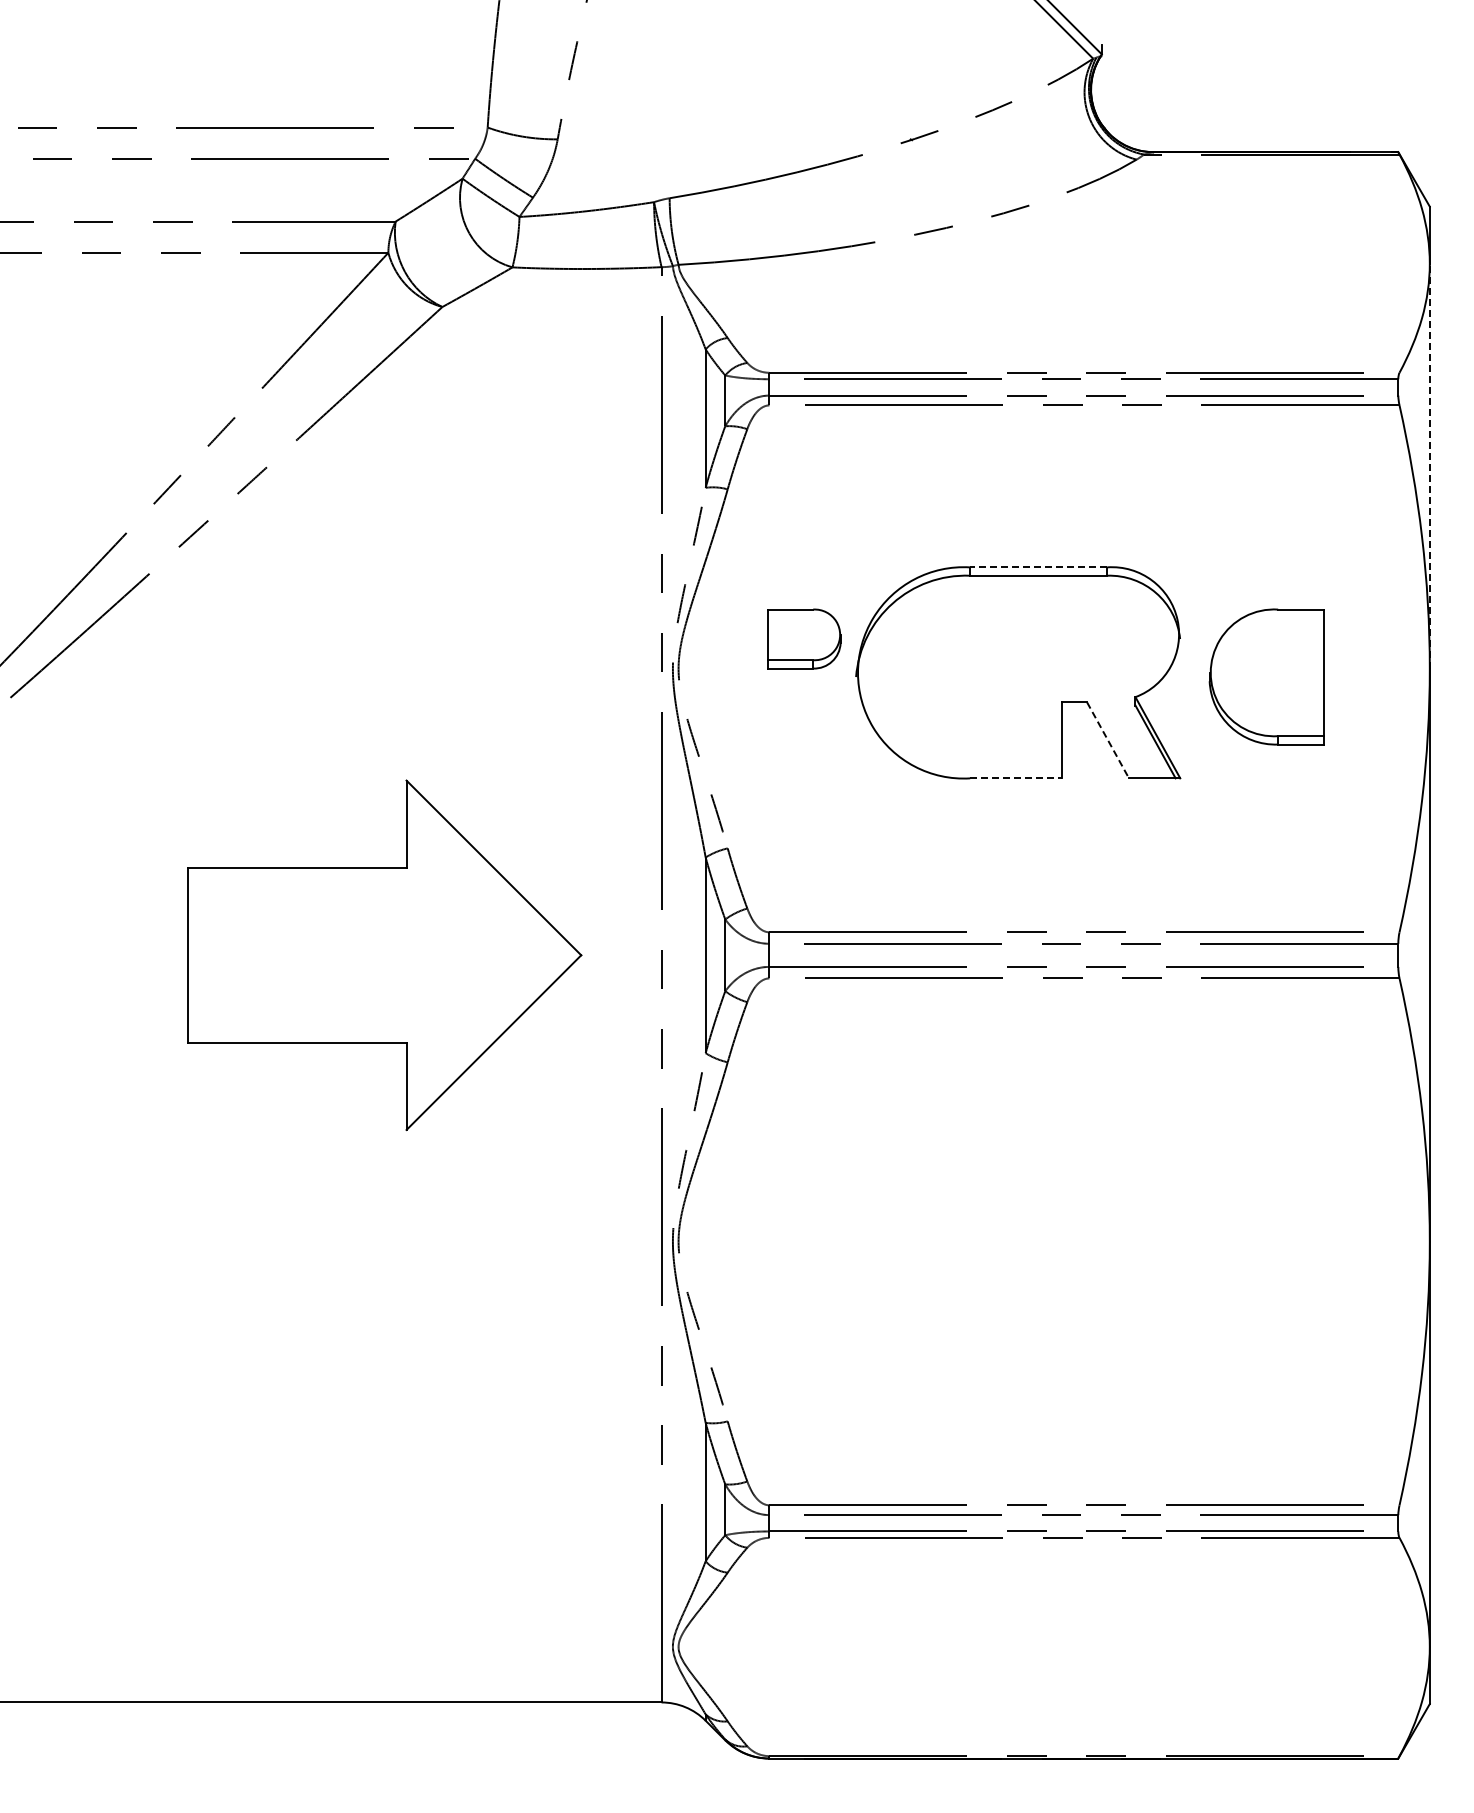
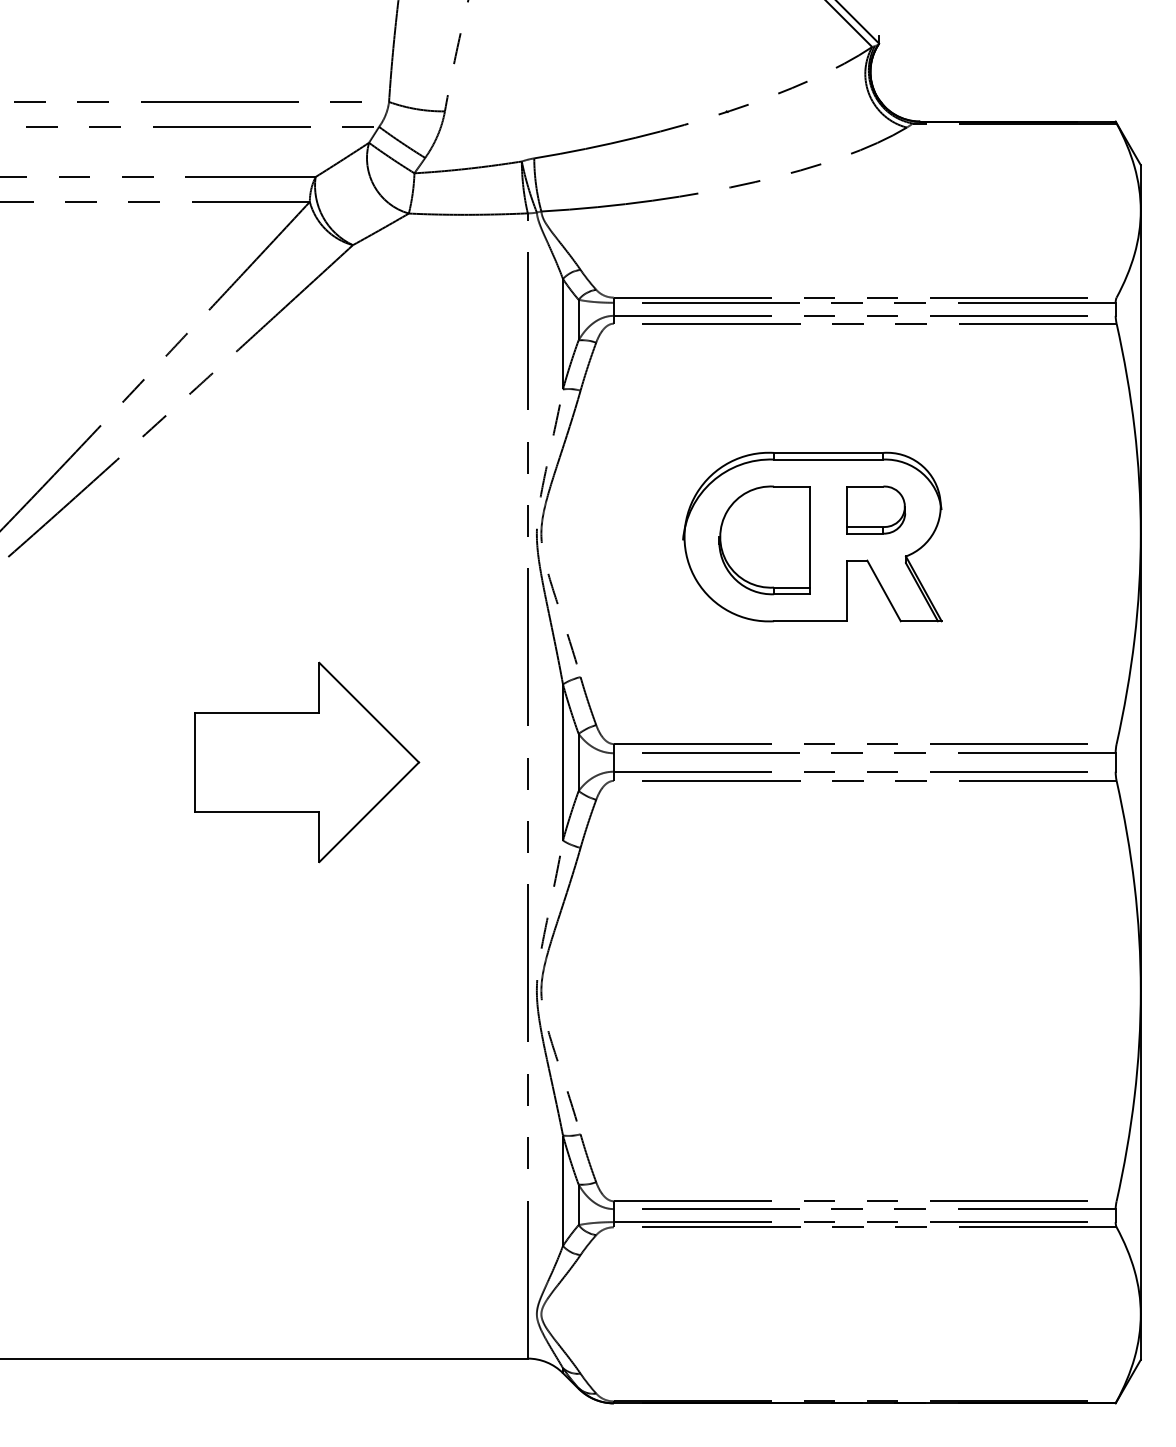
line: (1429, 466) -> (1140, 372), dashed -> solid
line: (1038, 567) -> (828, 453), dashed -> solid
part: (804, 638) -> (876, 509), moved
part: (1266, 676) -> (764, 539), moved
line: (1108, 740) -> (884, 591), dashed -> solid
line: (1015, 778) -> (810, 621), dashed -> solid
part: (384, 955) -> (306, 762), size x0.71

